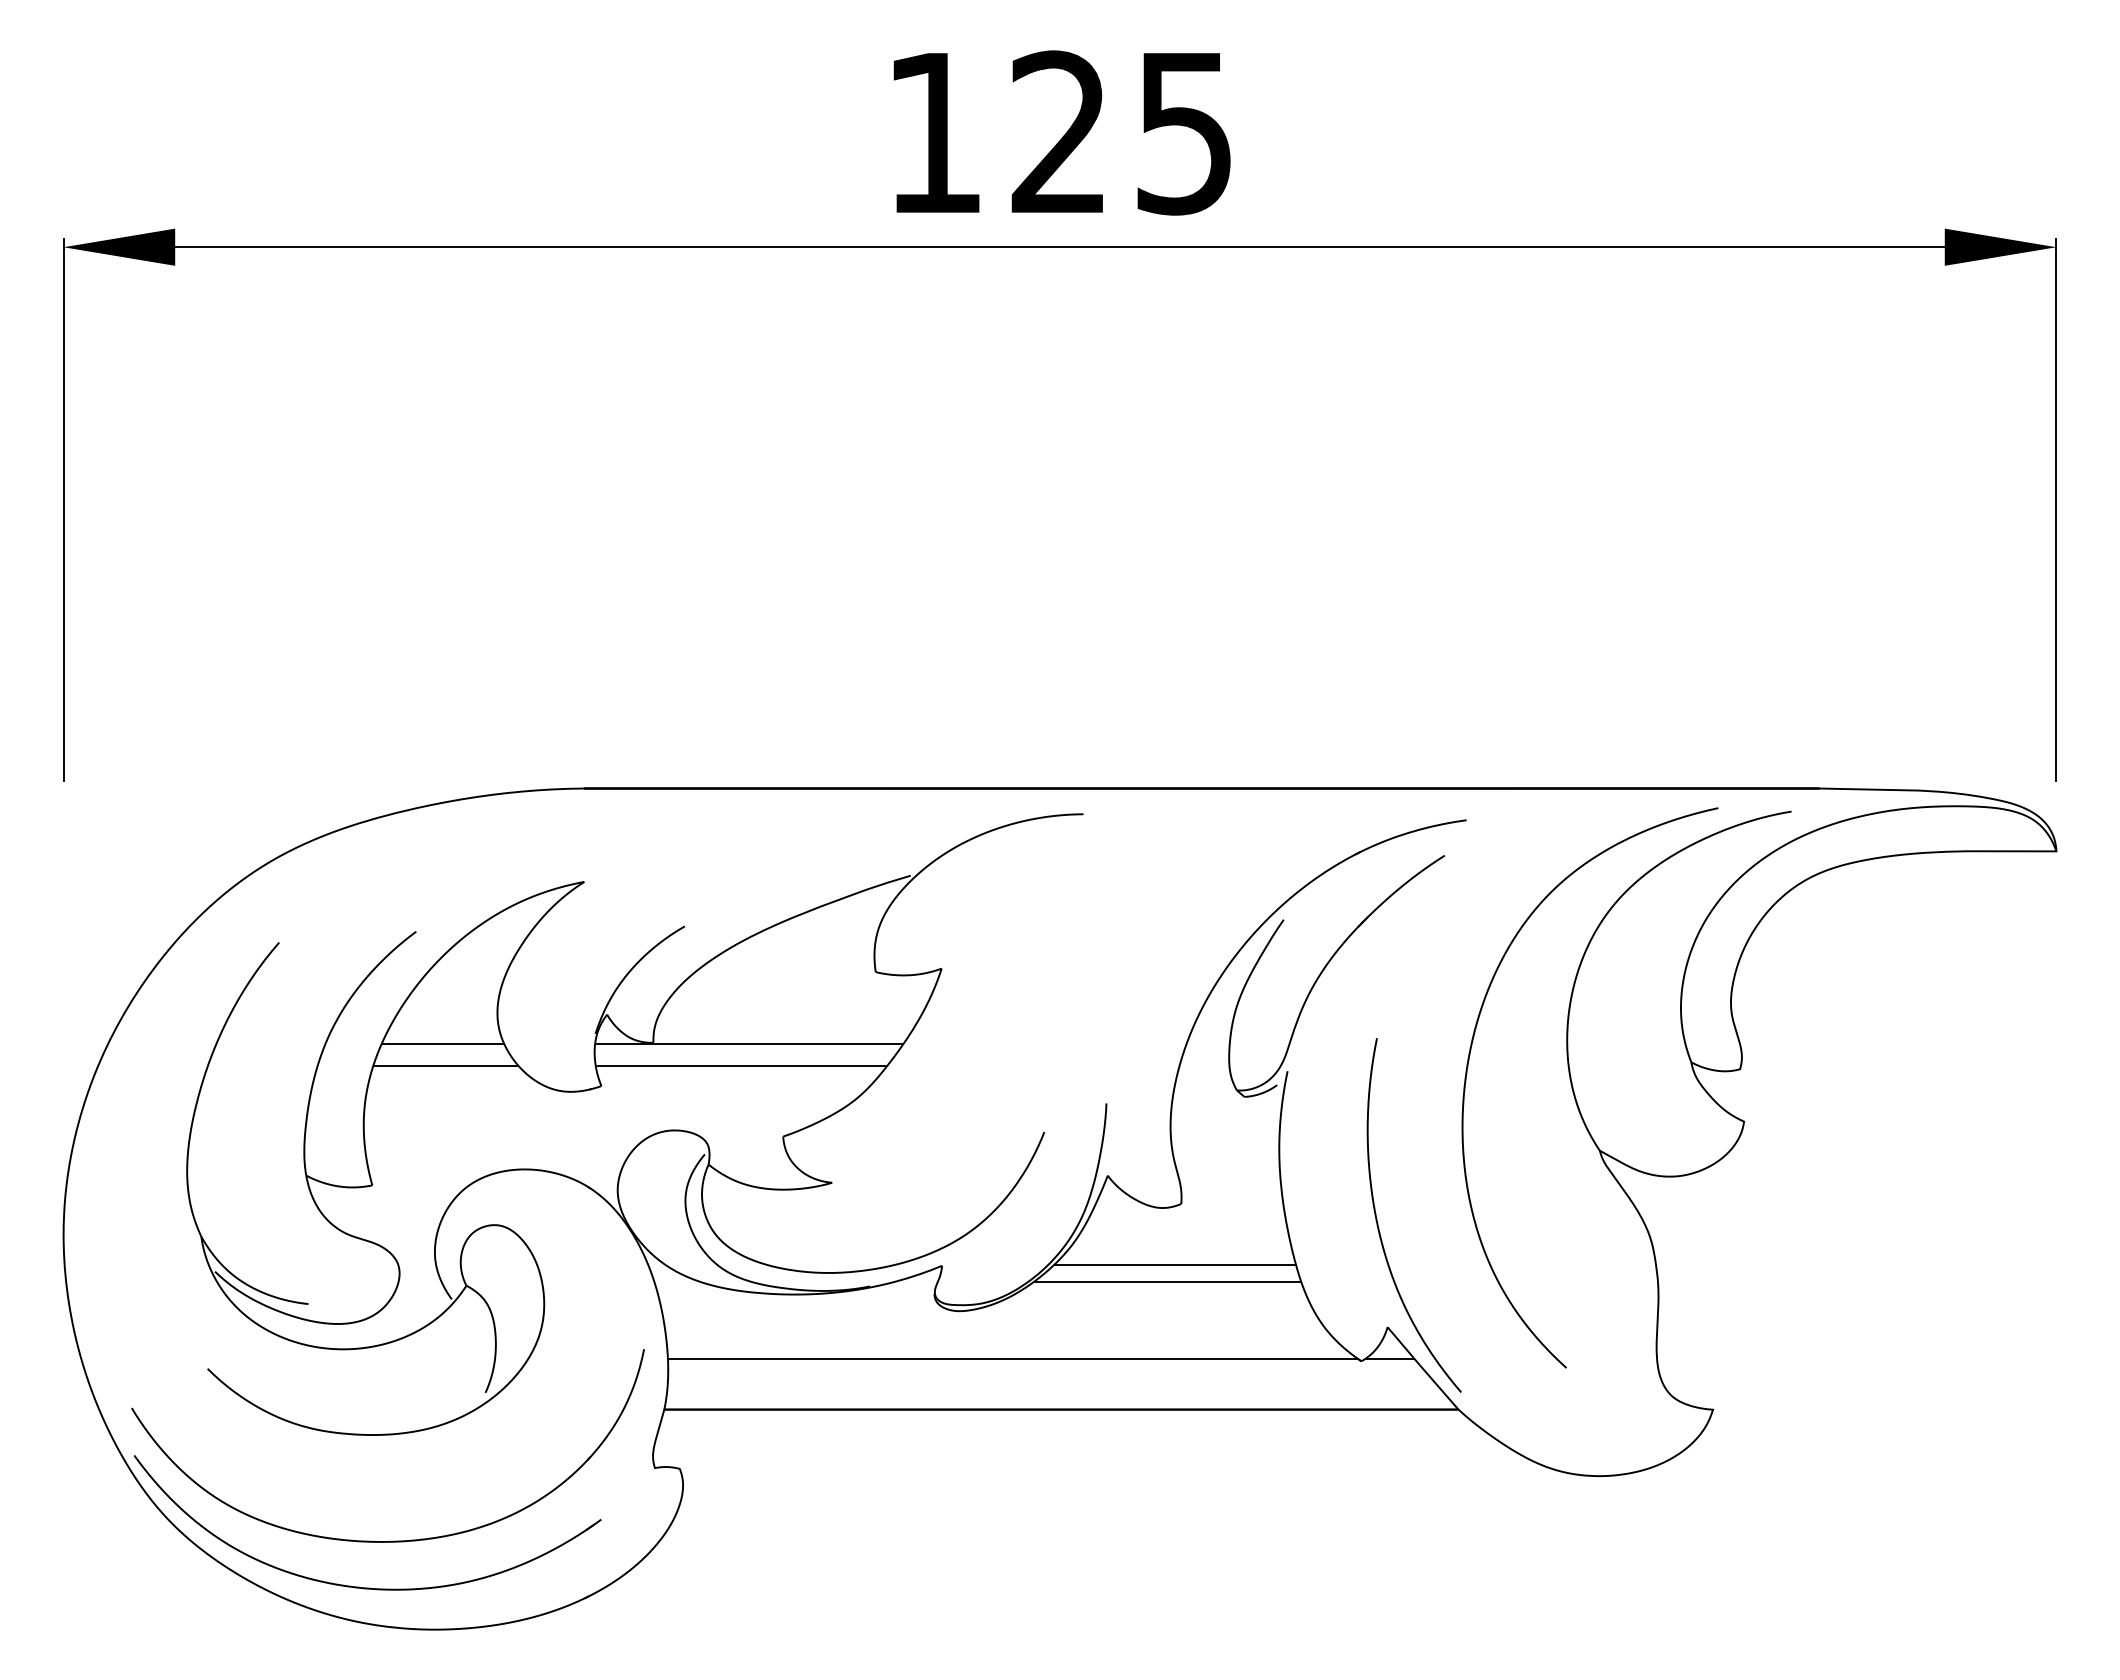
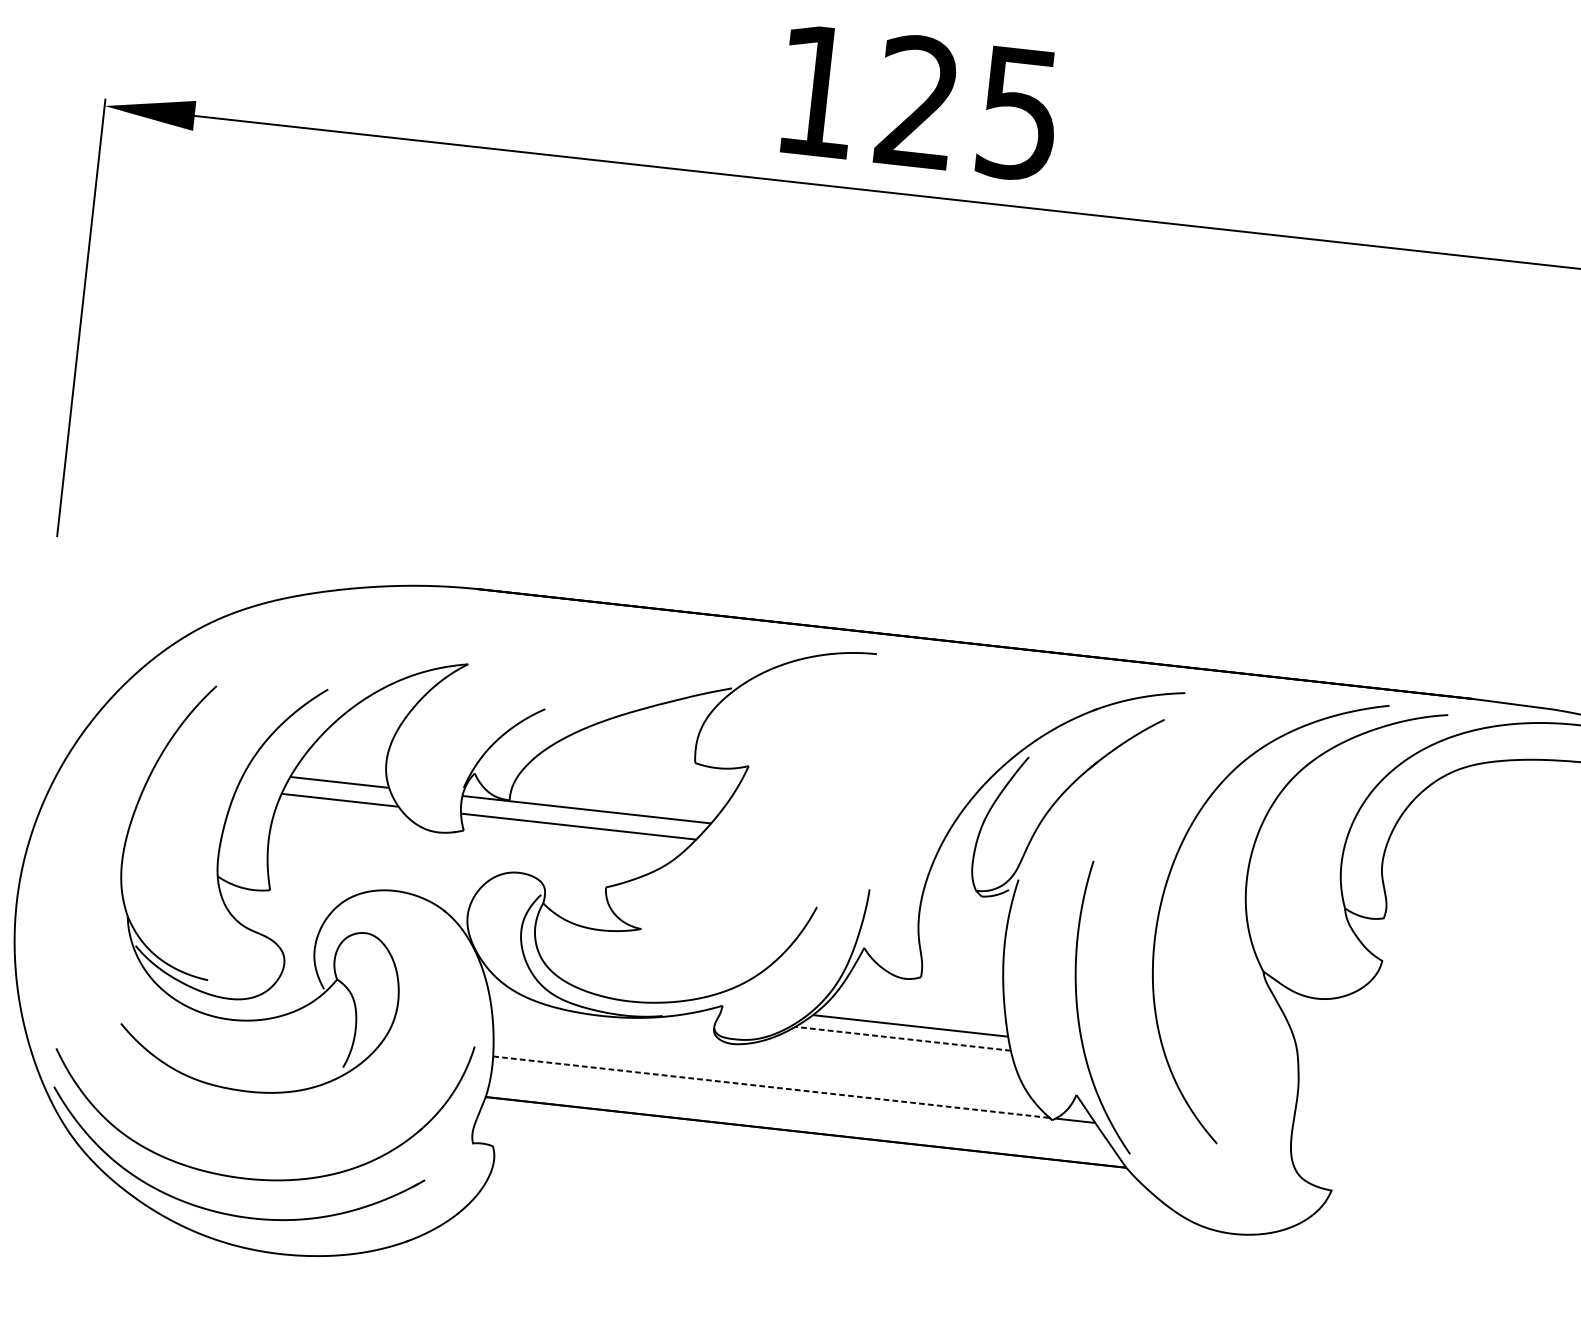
line: (1167, 1281) -> (903, 1038), solid -> dashed
line: (1012, 1358) -> (771, 1086), solid -> dashed

